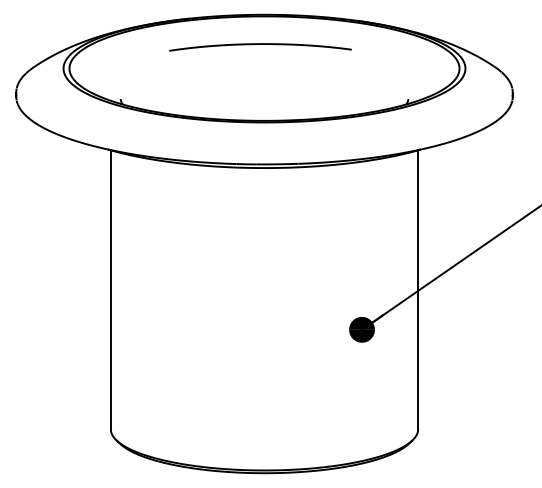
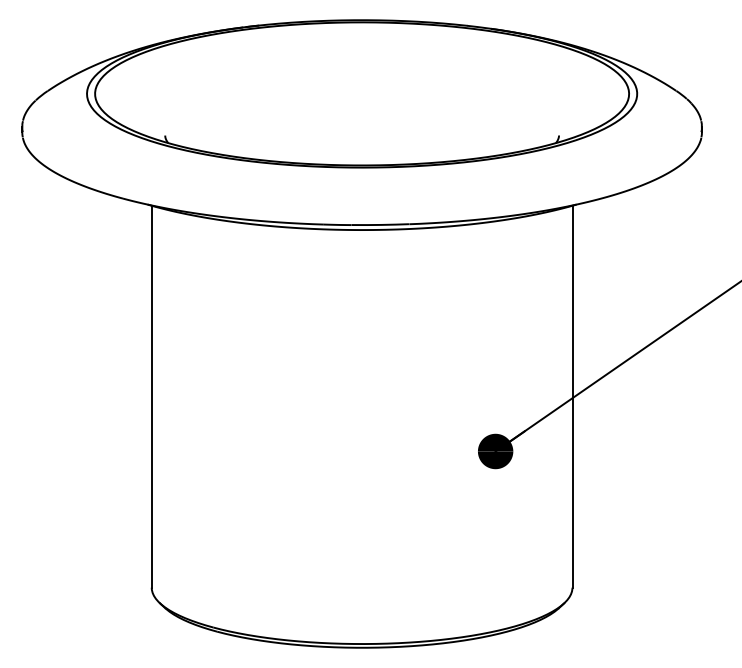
curve: (260, 44) -> (356, 61), removed

